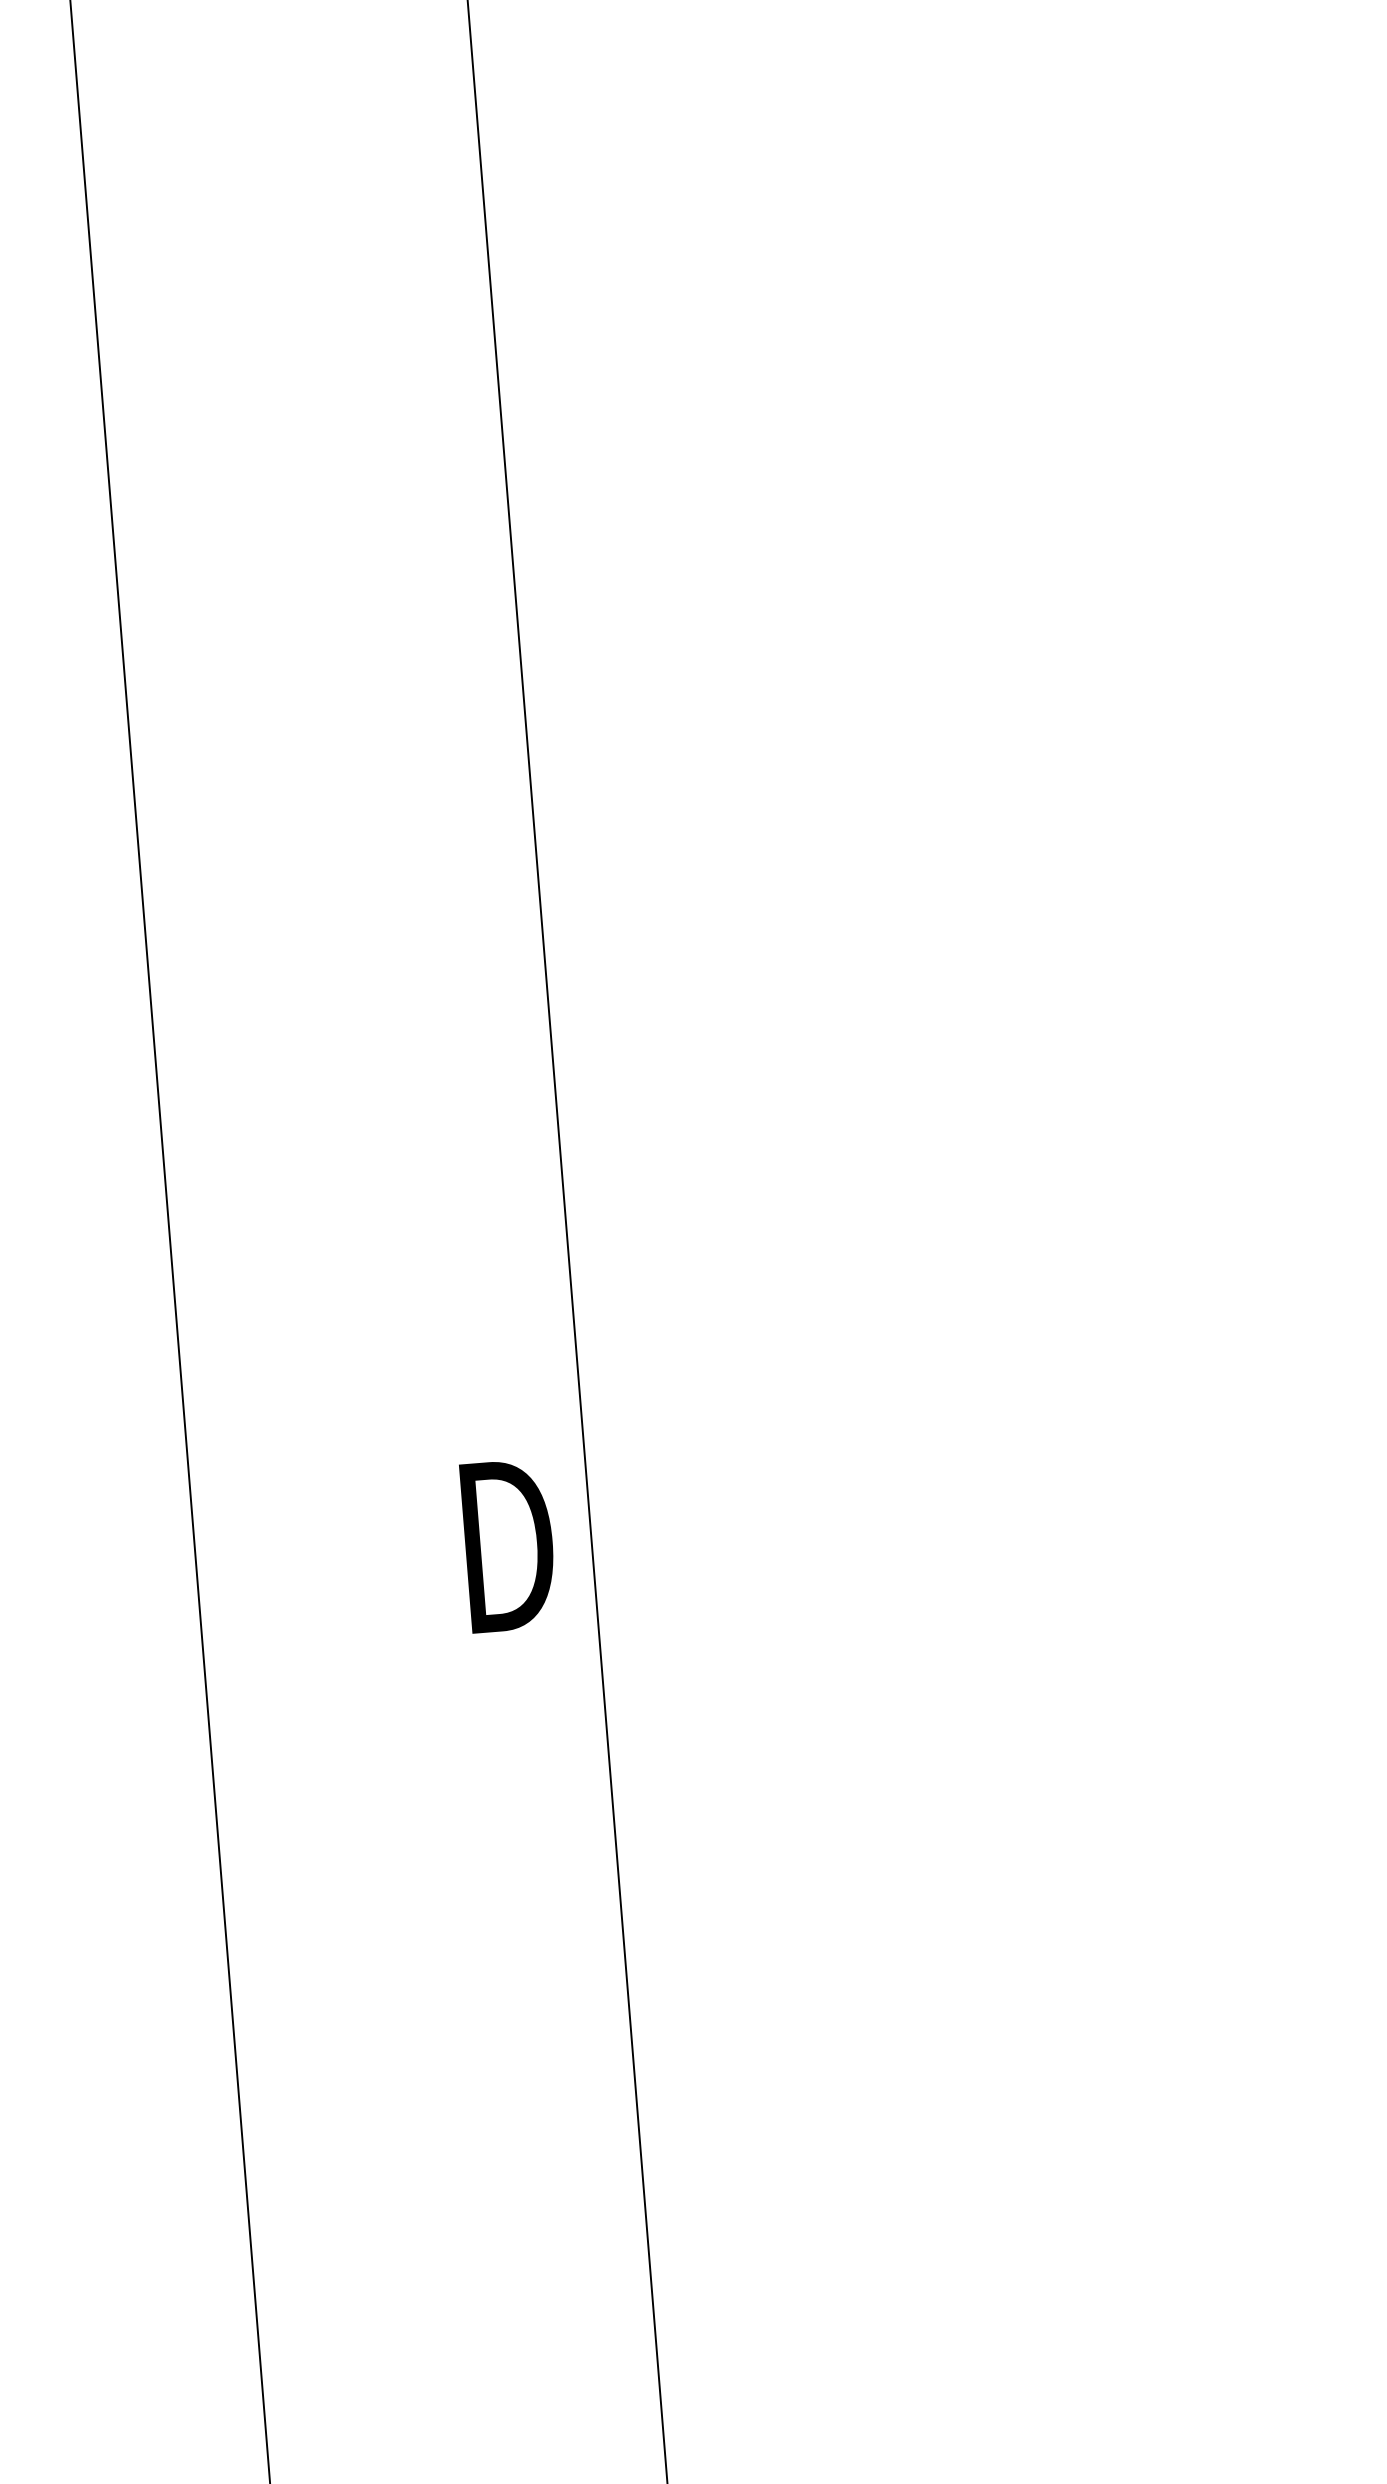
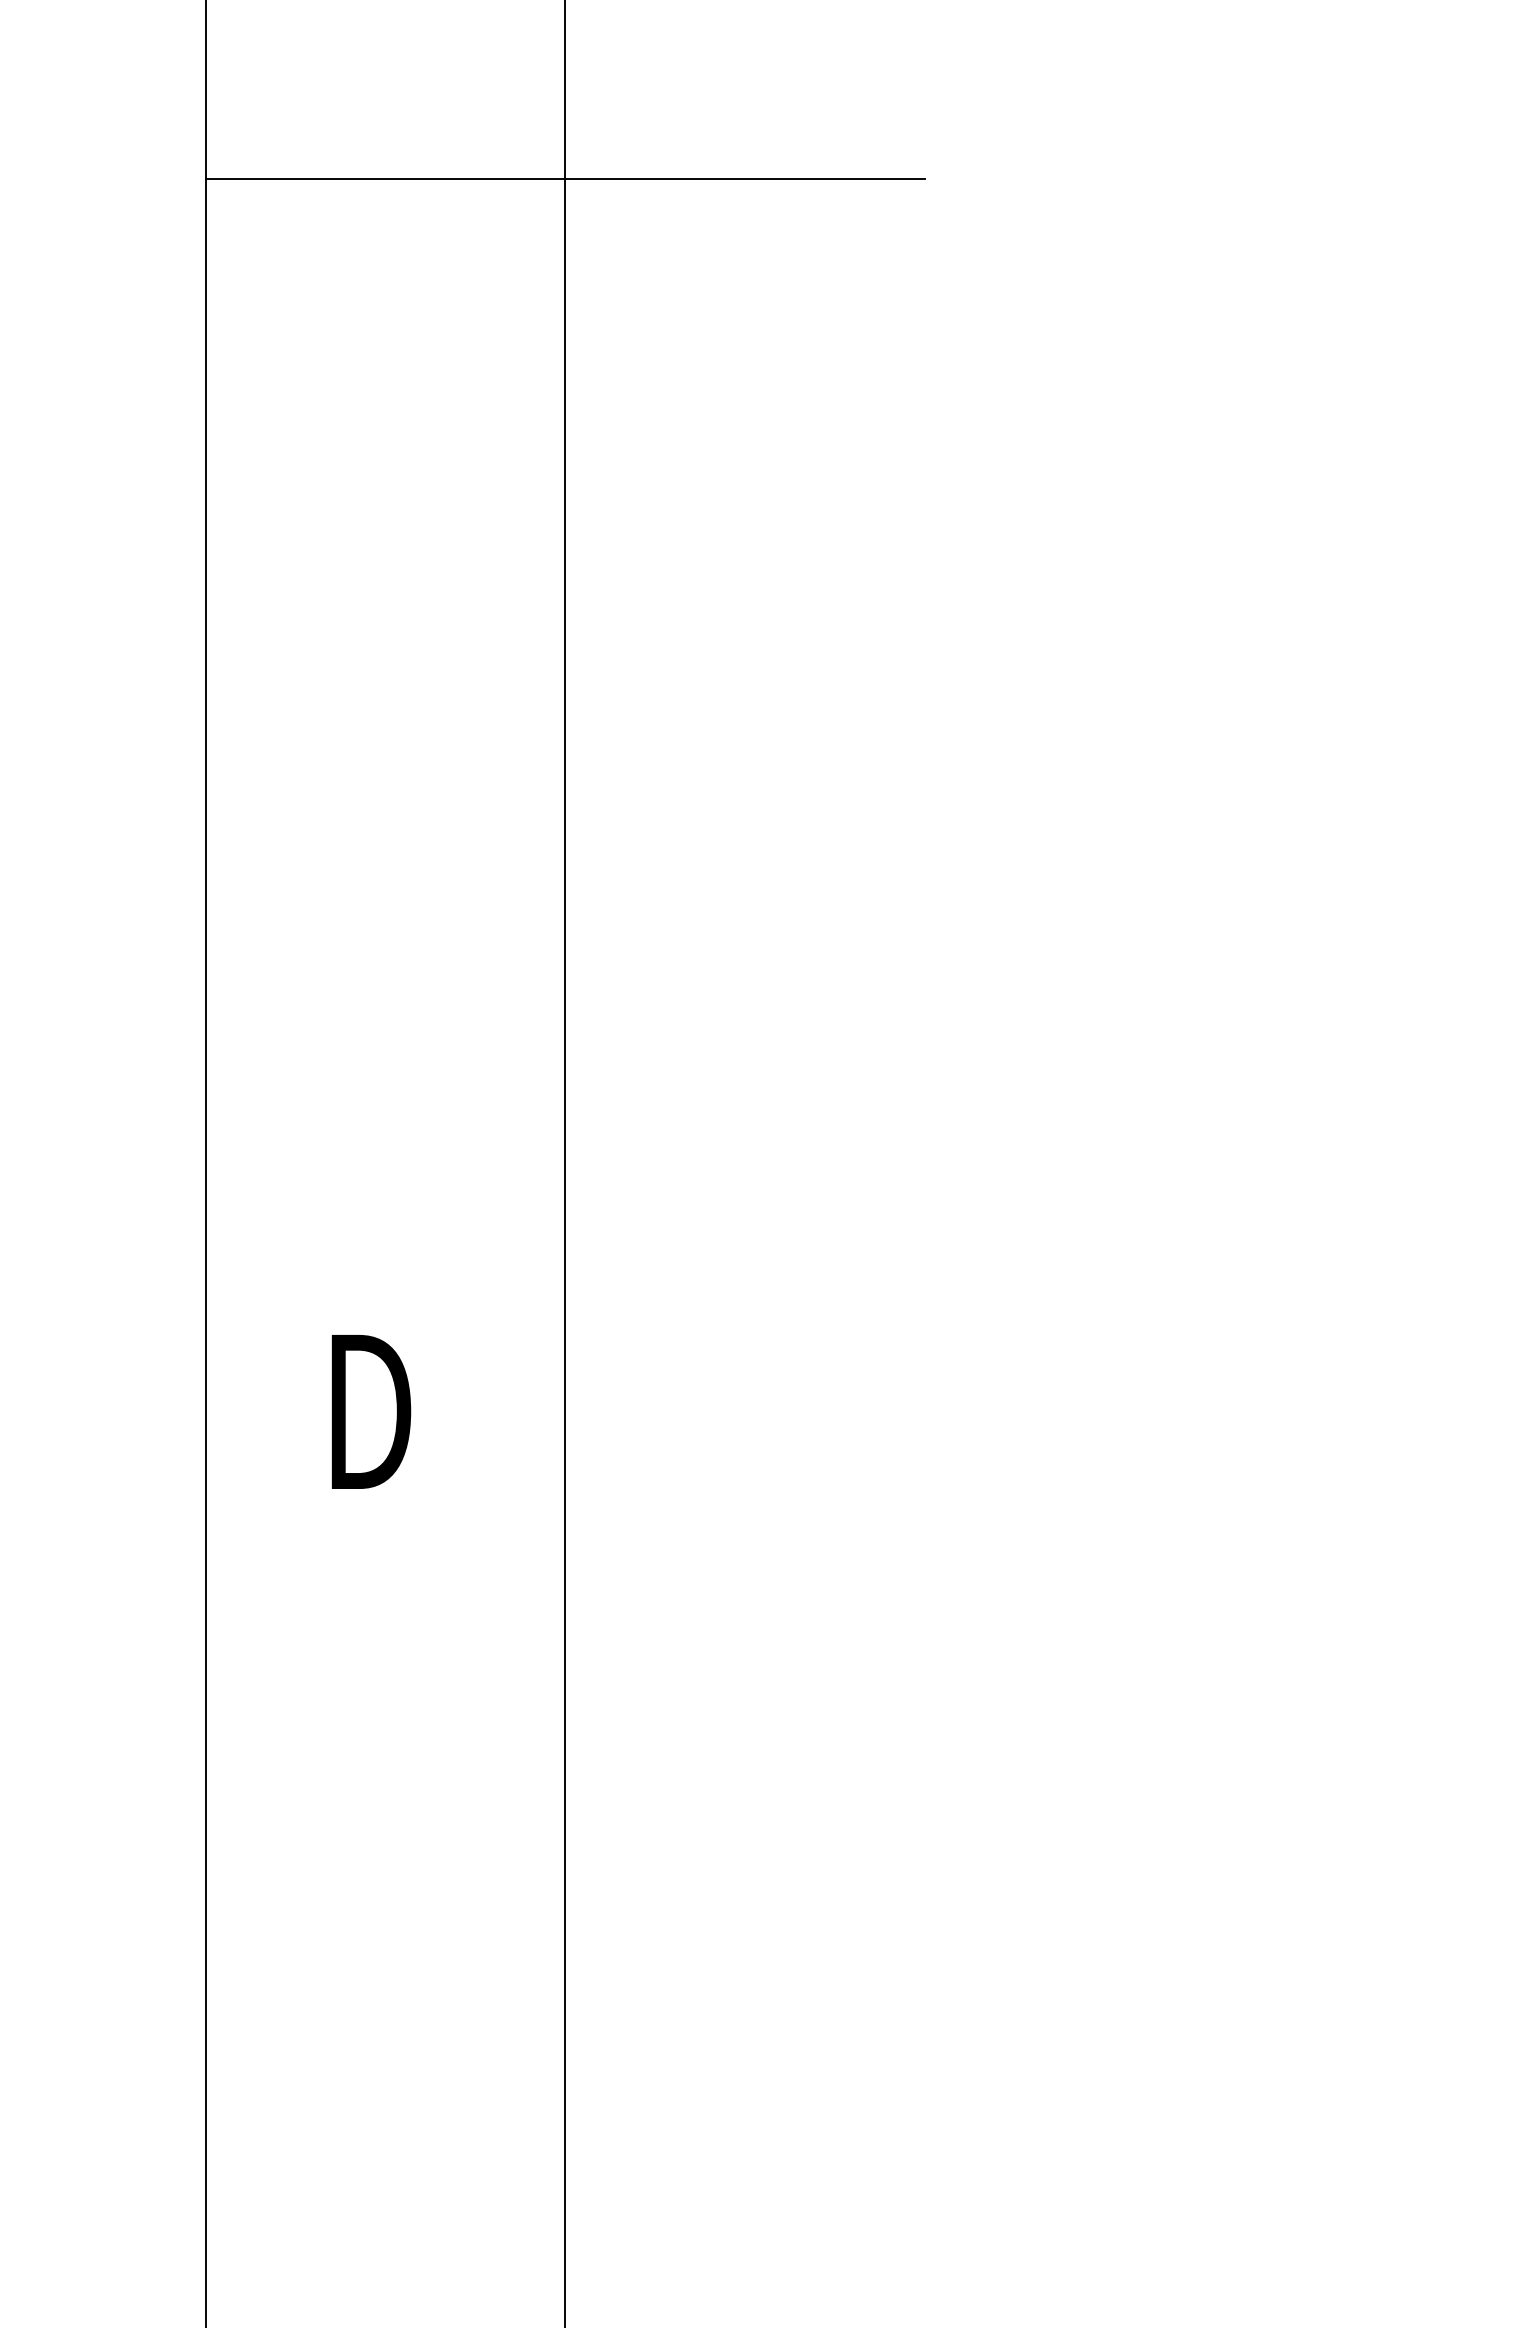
line: (480, 160) -> (565, 179), added
text: (509, 1545) -> (371, 1411), moved

